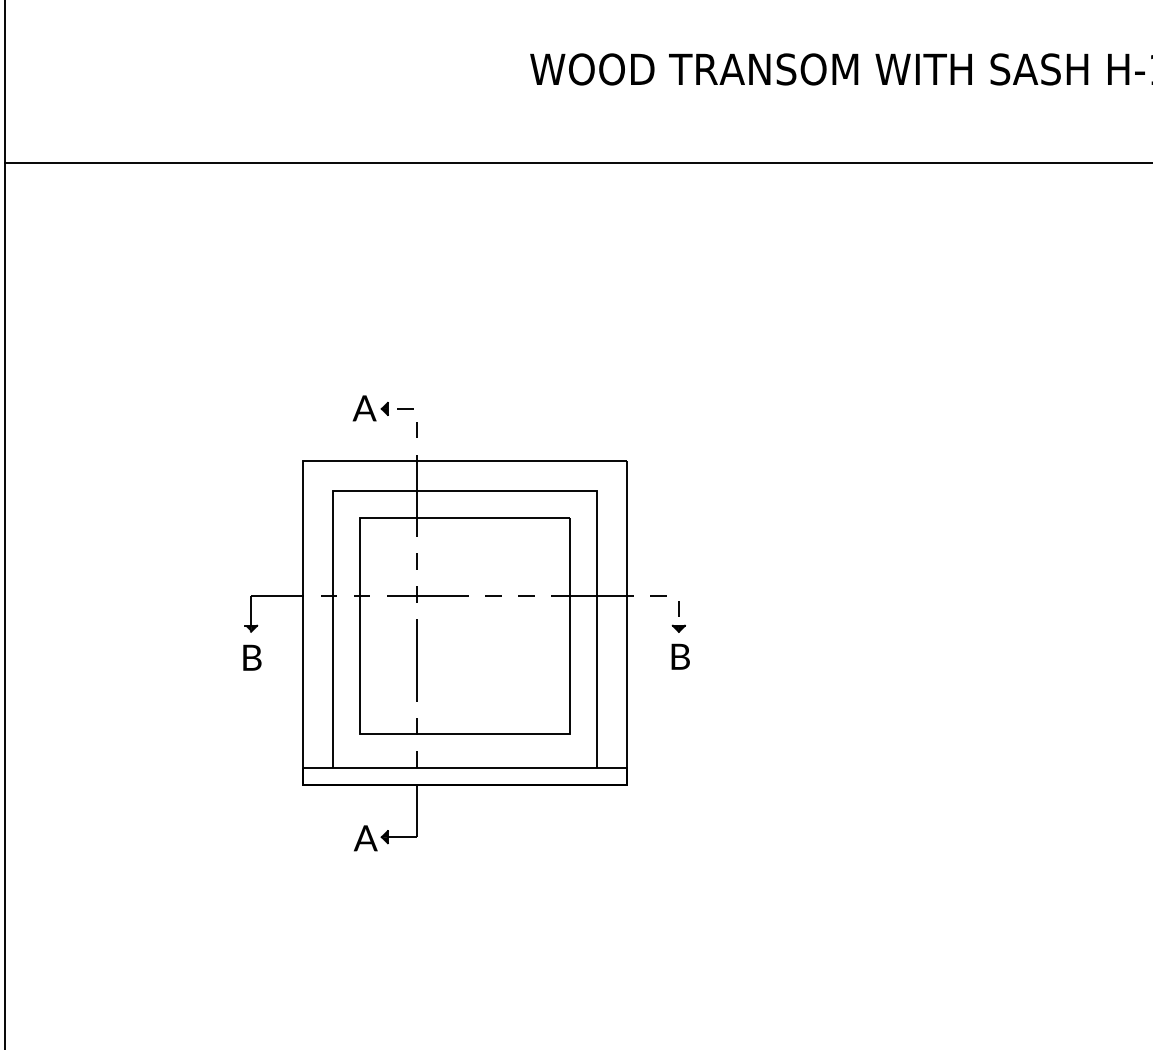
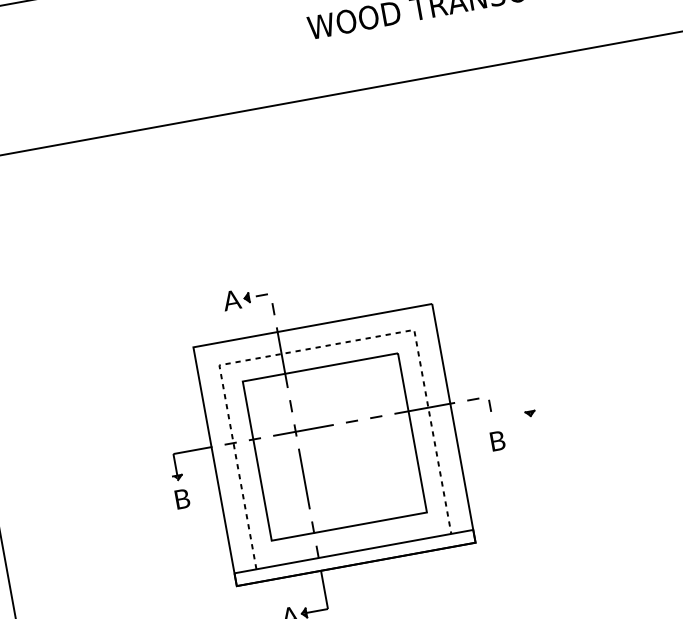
line: (465, 490) -> (317, 347), solid -> dashed
part: (678, 628) -> (530, 413), moved

